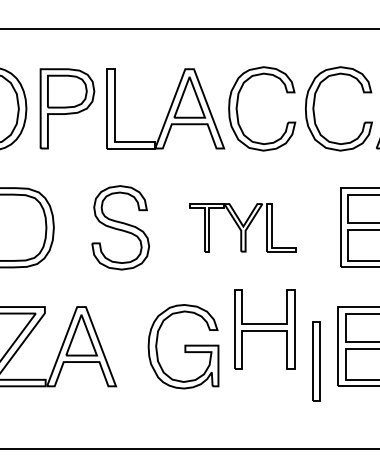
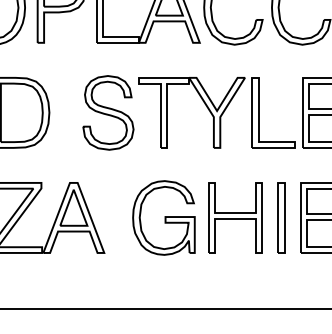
part: (242, 227) -> (216, 112), size x1.67
part: (264, 329) -> (235, 217), moved
part: (316, 361) -> (281, 217), moved

